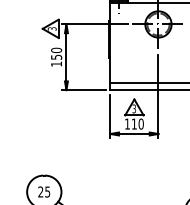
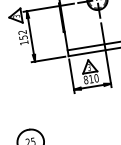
text: (56, 50) -> (22, 32), 150 -> 152
text: (127, 123) -> (85, 79), 110 -> 810

